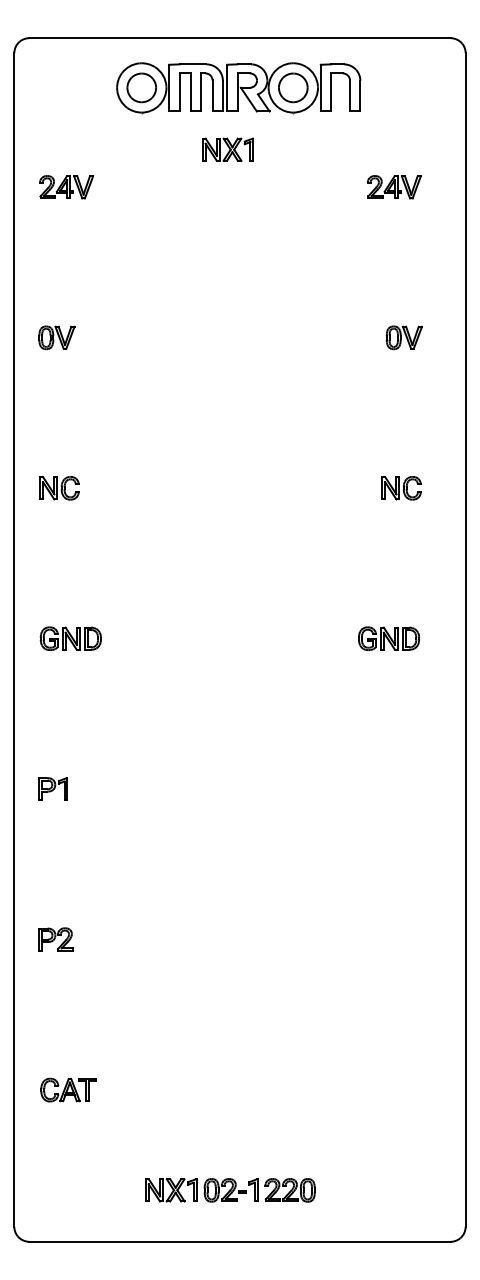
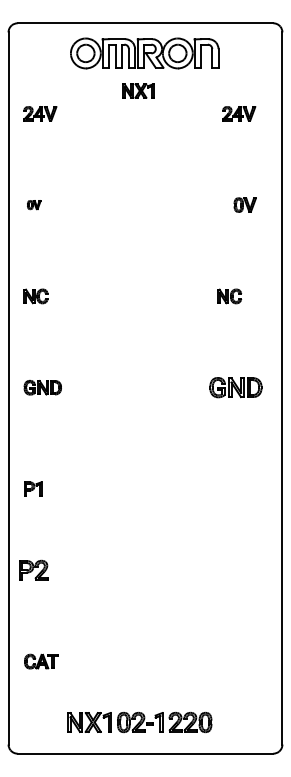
part: (55, 336) -> (33, 204), size x0.6
part: (401, 488) -> (229, 296), moved
part: (388, 638) -> (235, 387), size x1.4
part: (53, 788) -> (33, 488), moved
part: (55, 938) -> (33, 569), size x1.4
part: (230, 1190) -> (139, 722), size x1.4

